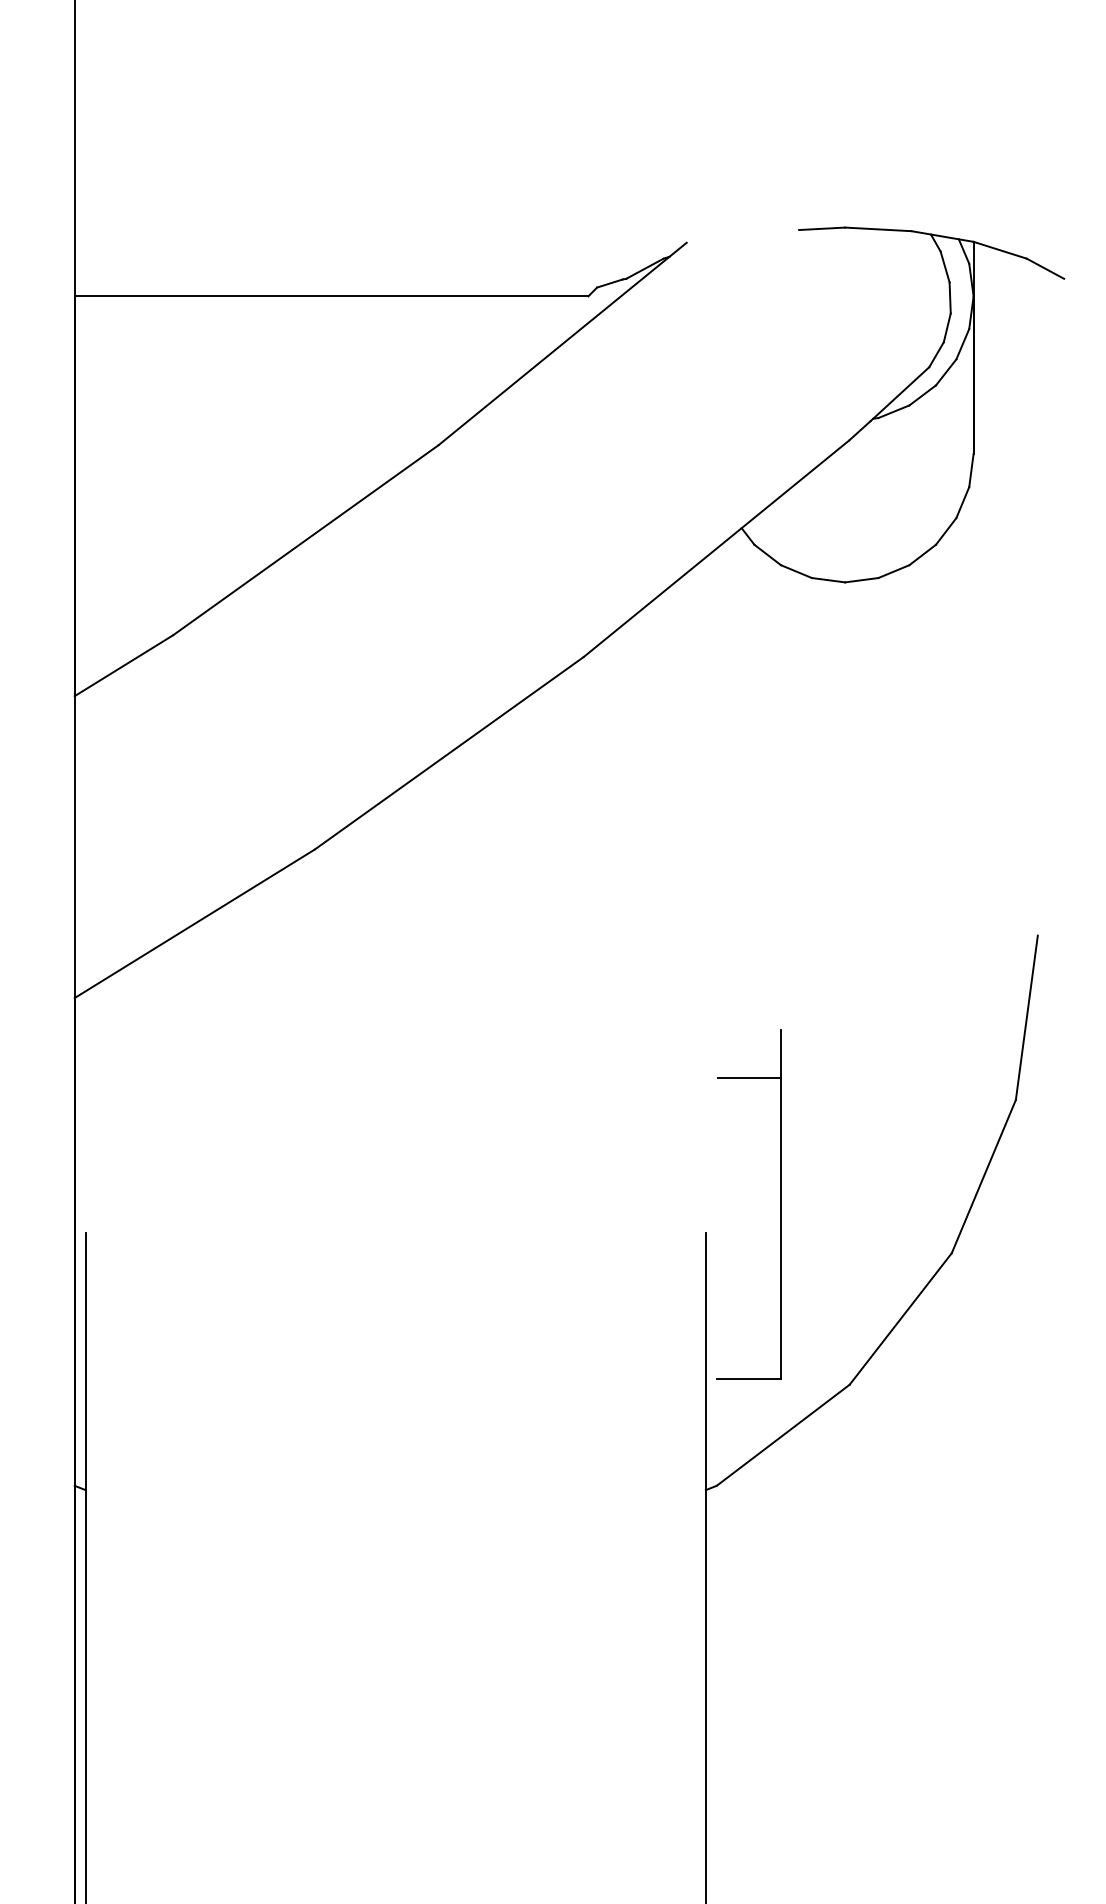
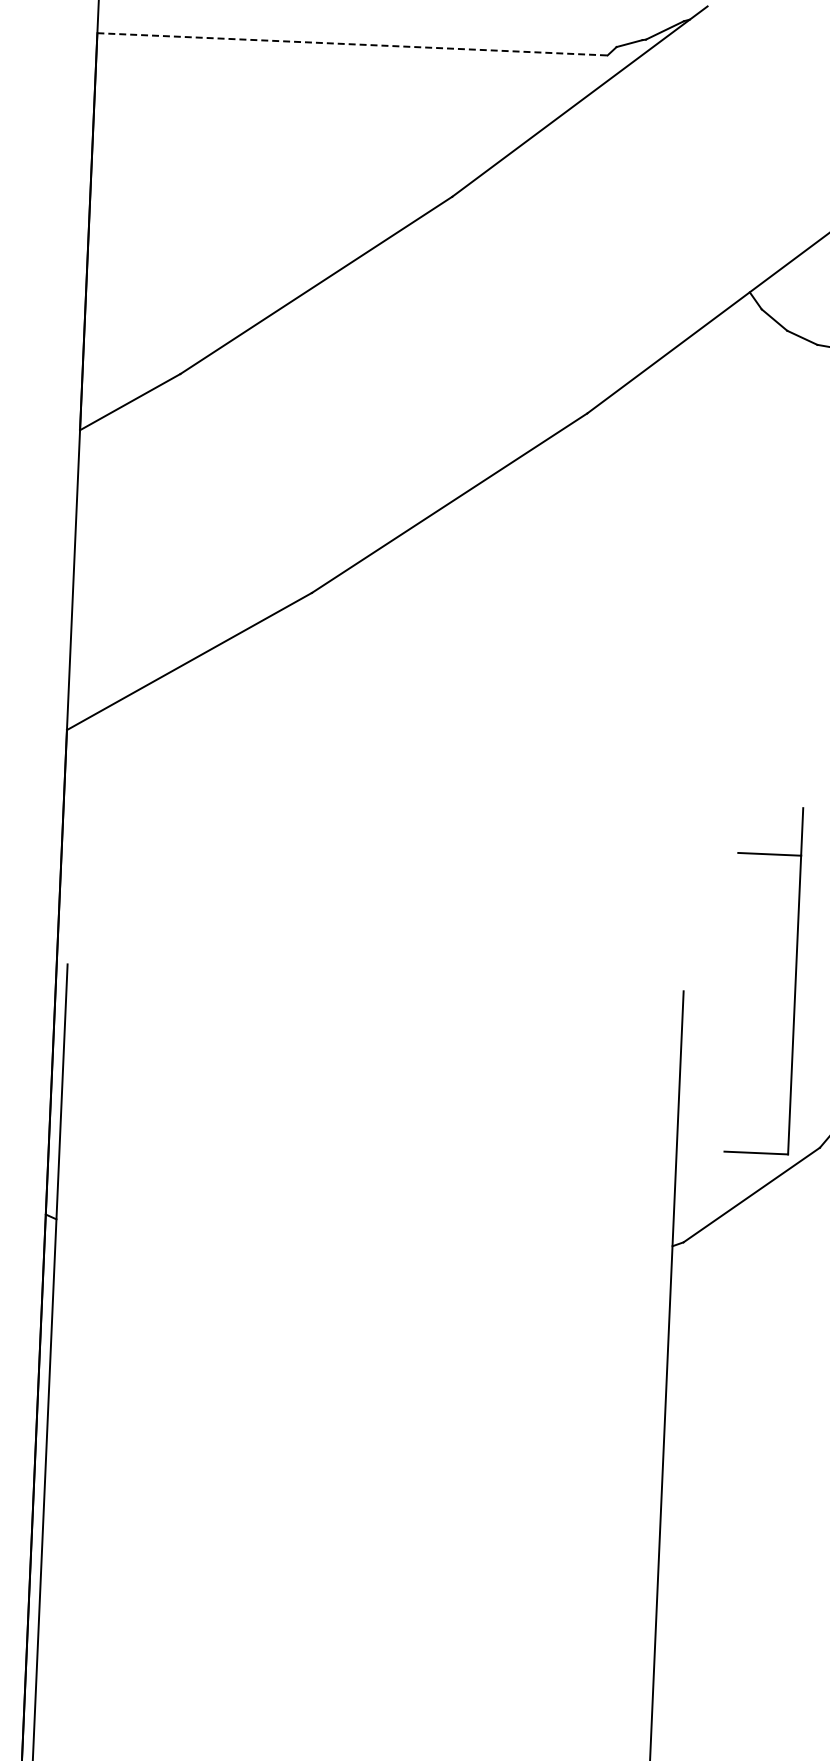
line: (331, 296) -> (352, 44), solid -> dashed
part: (780, 1204) -> (795, 981), moved

